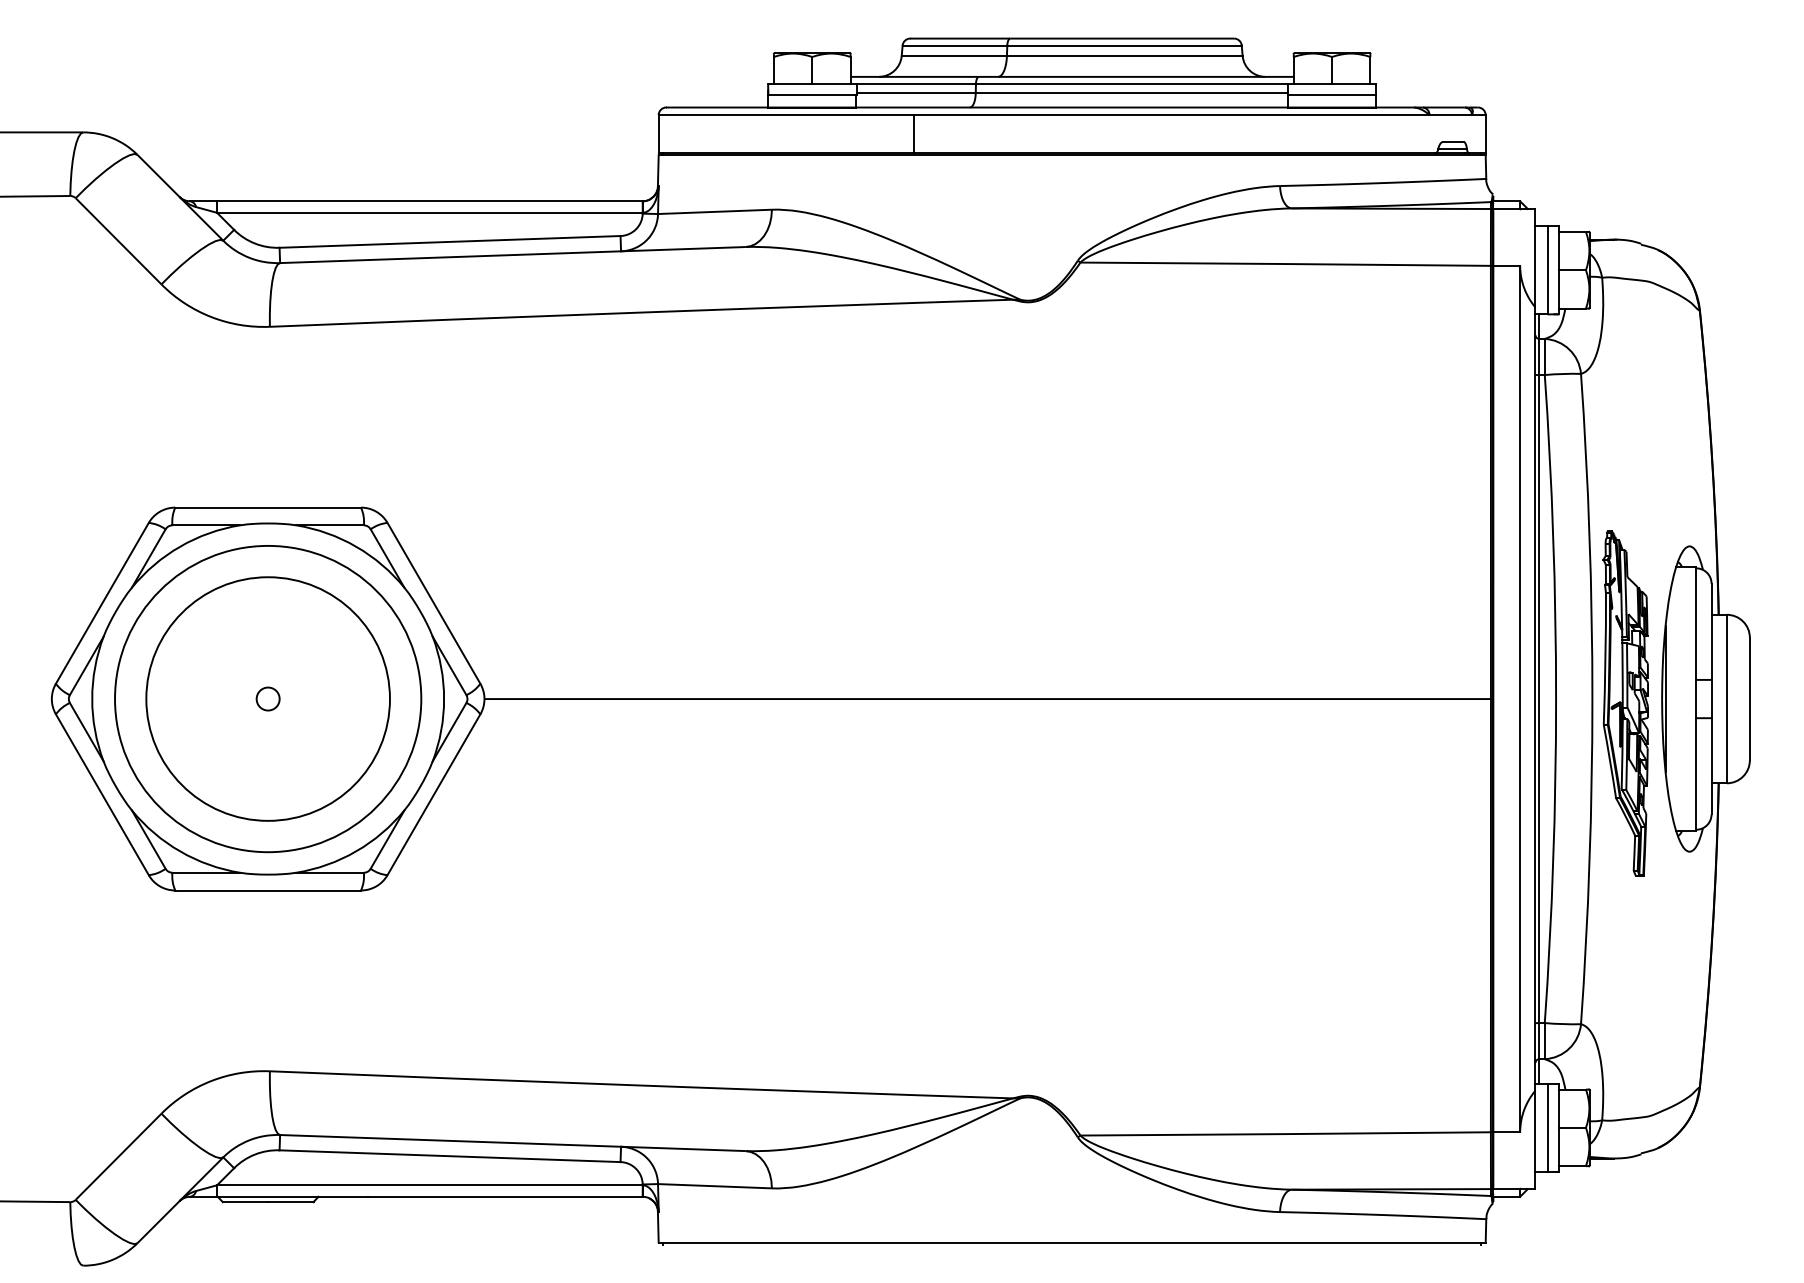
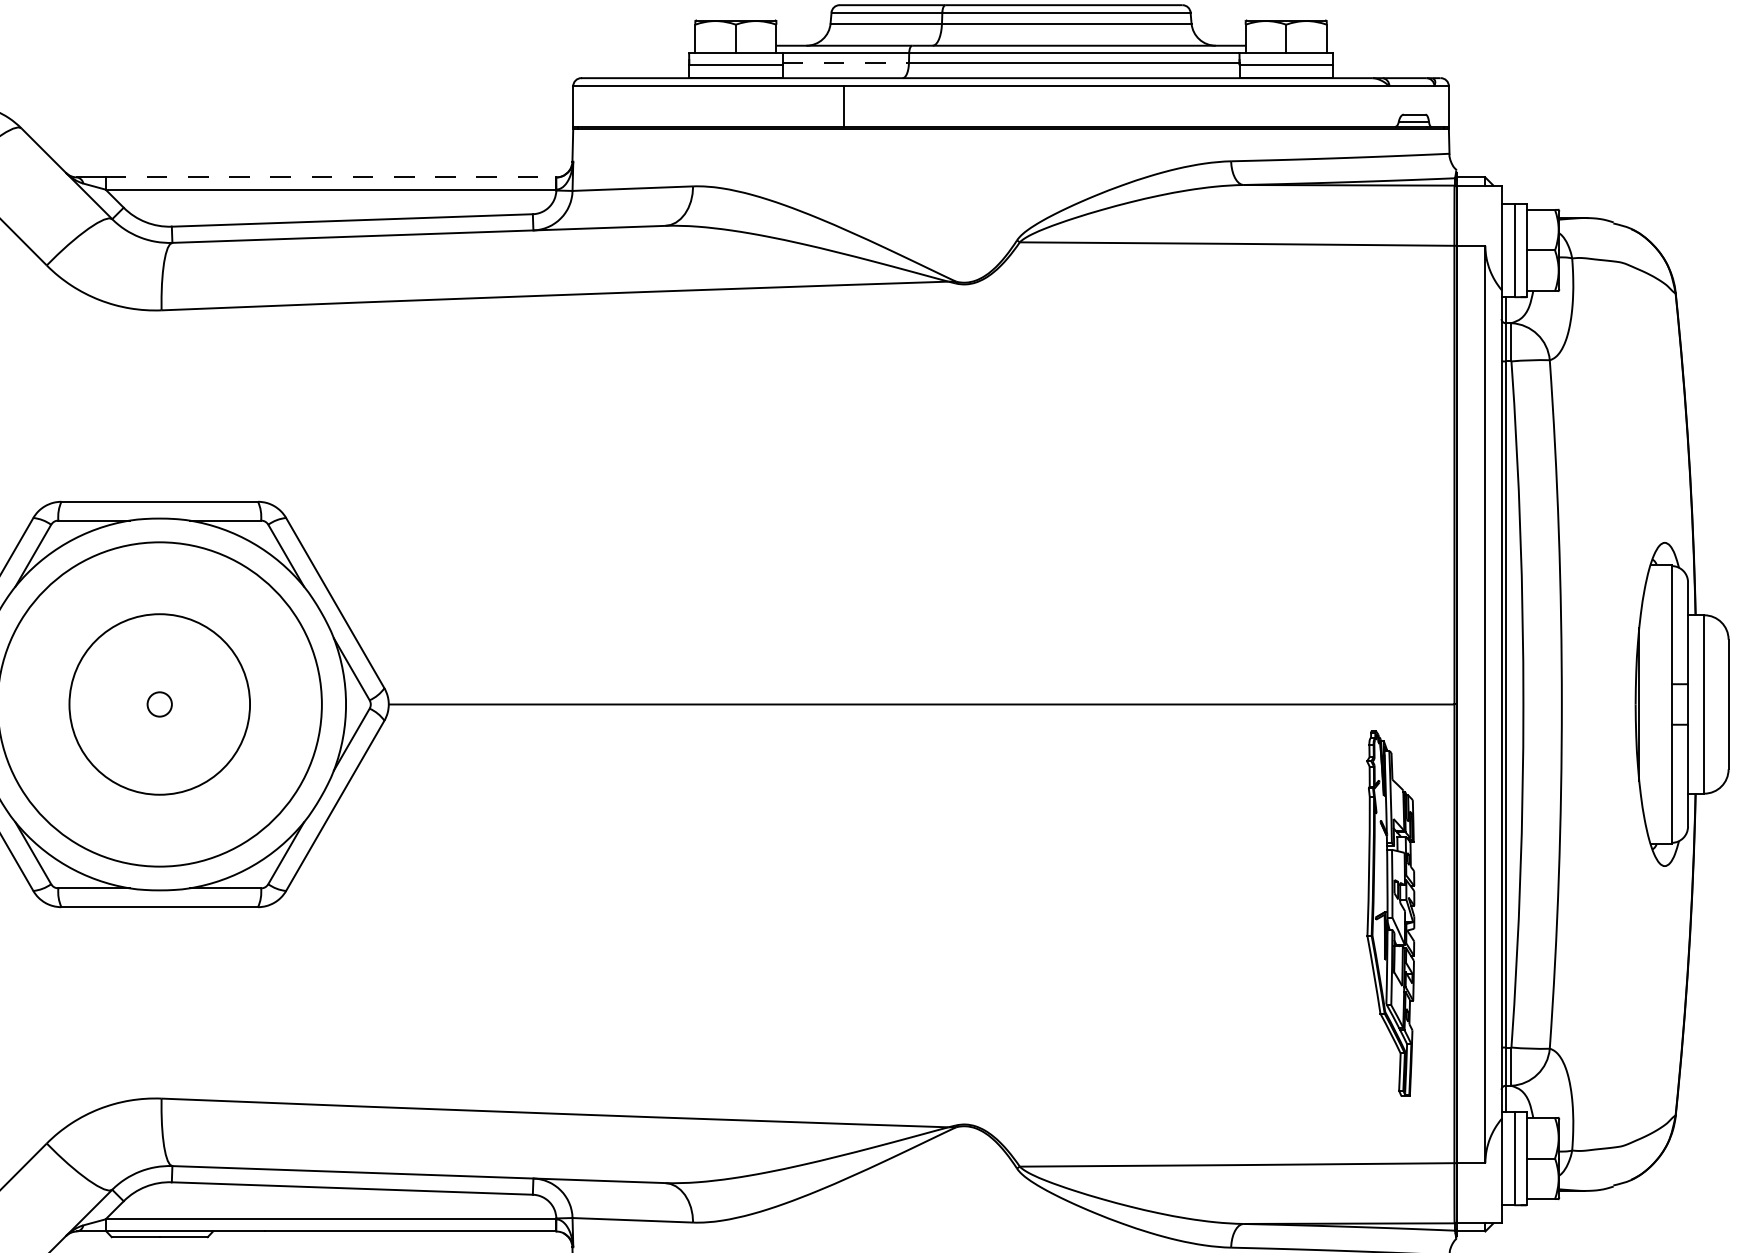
line: (916, 93) -> (846, 63), solid -> dashed
line: (429, 201) -> (330, 177), solid -> dashed
circle: (267, 698) -> (159, 703), size x0.7
part: (1625, 703) -> (1390, 913), moved

